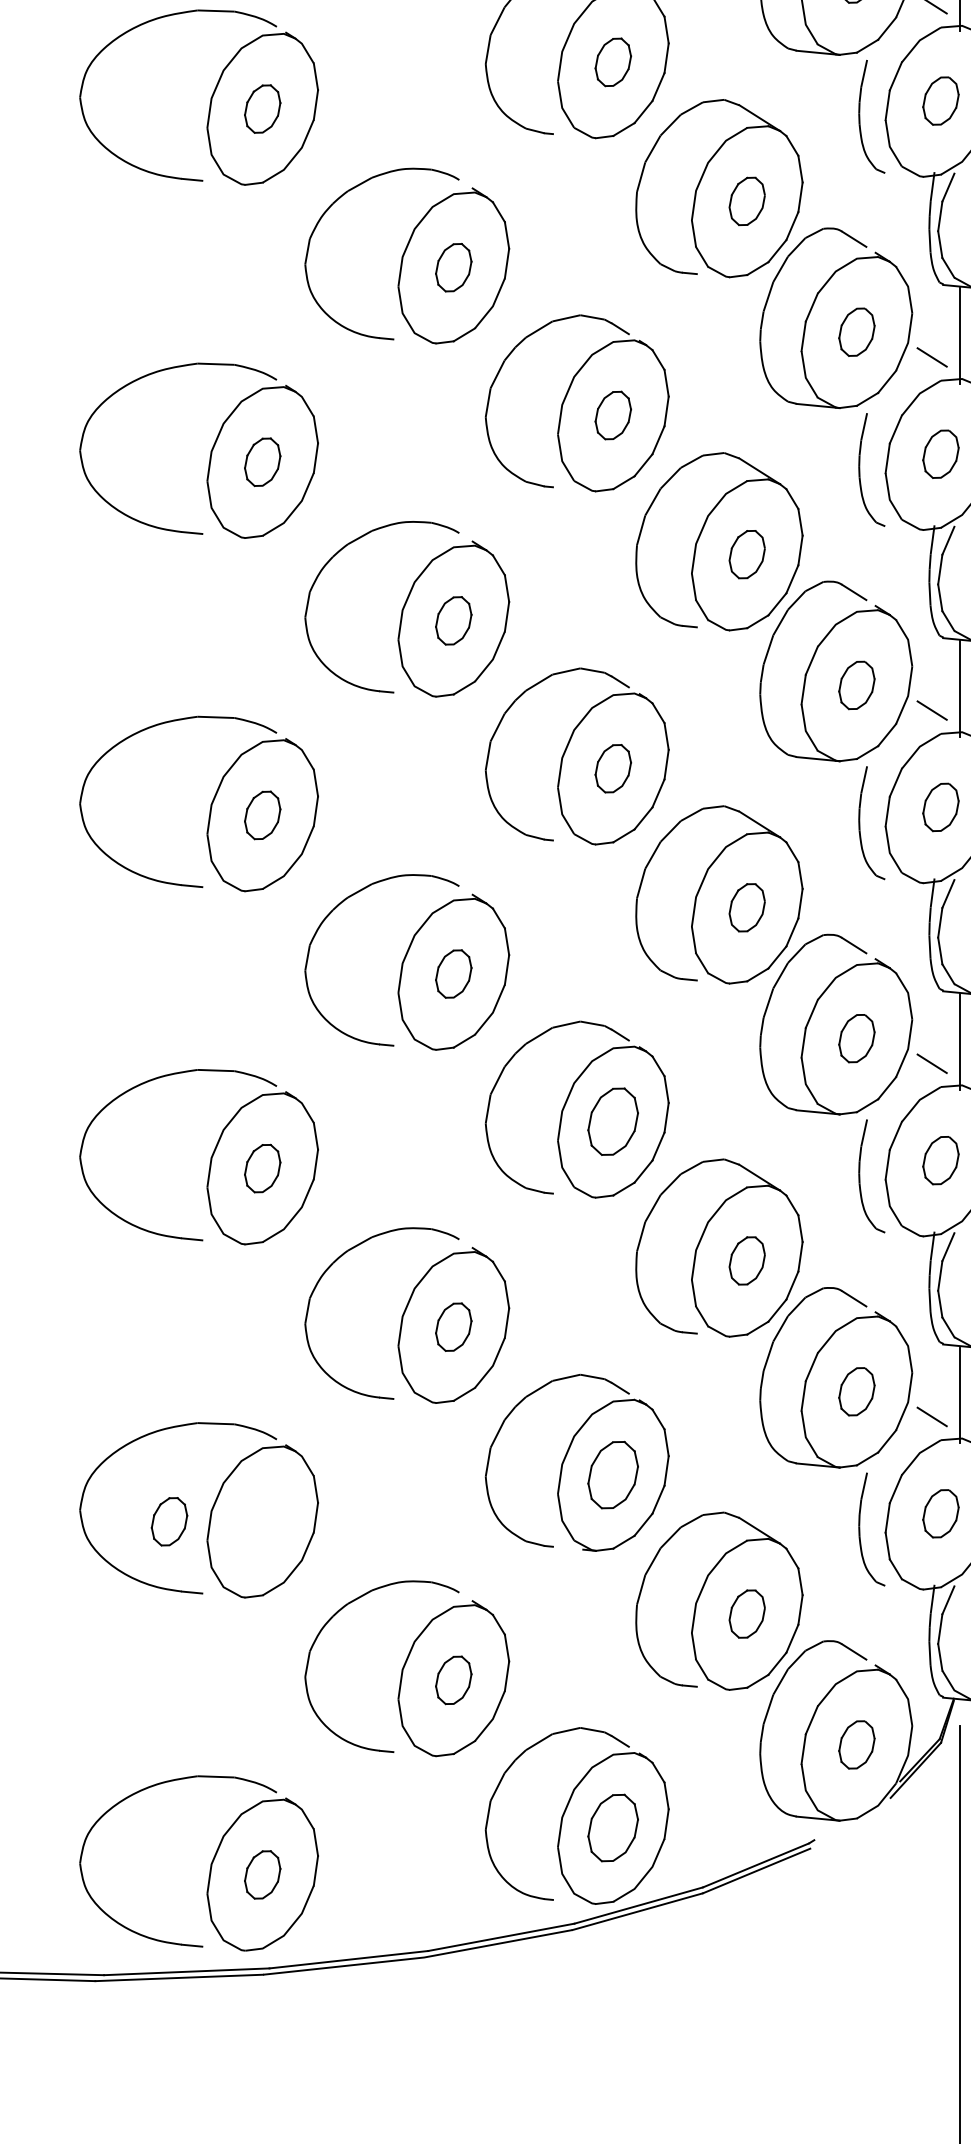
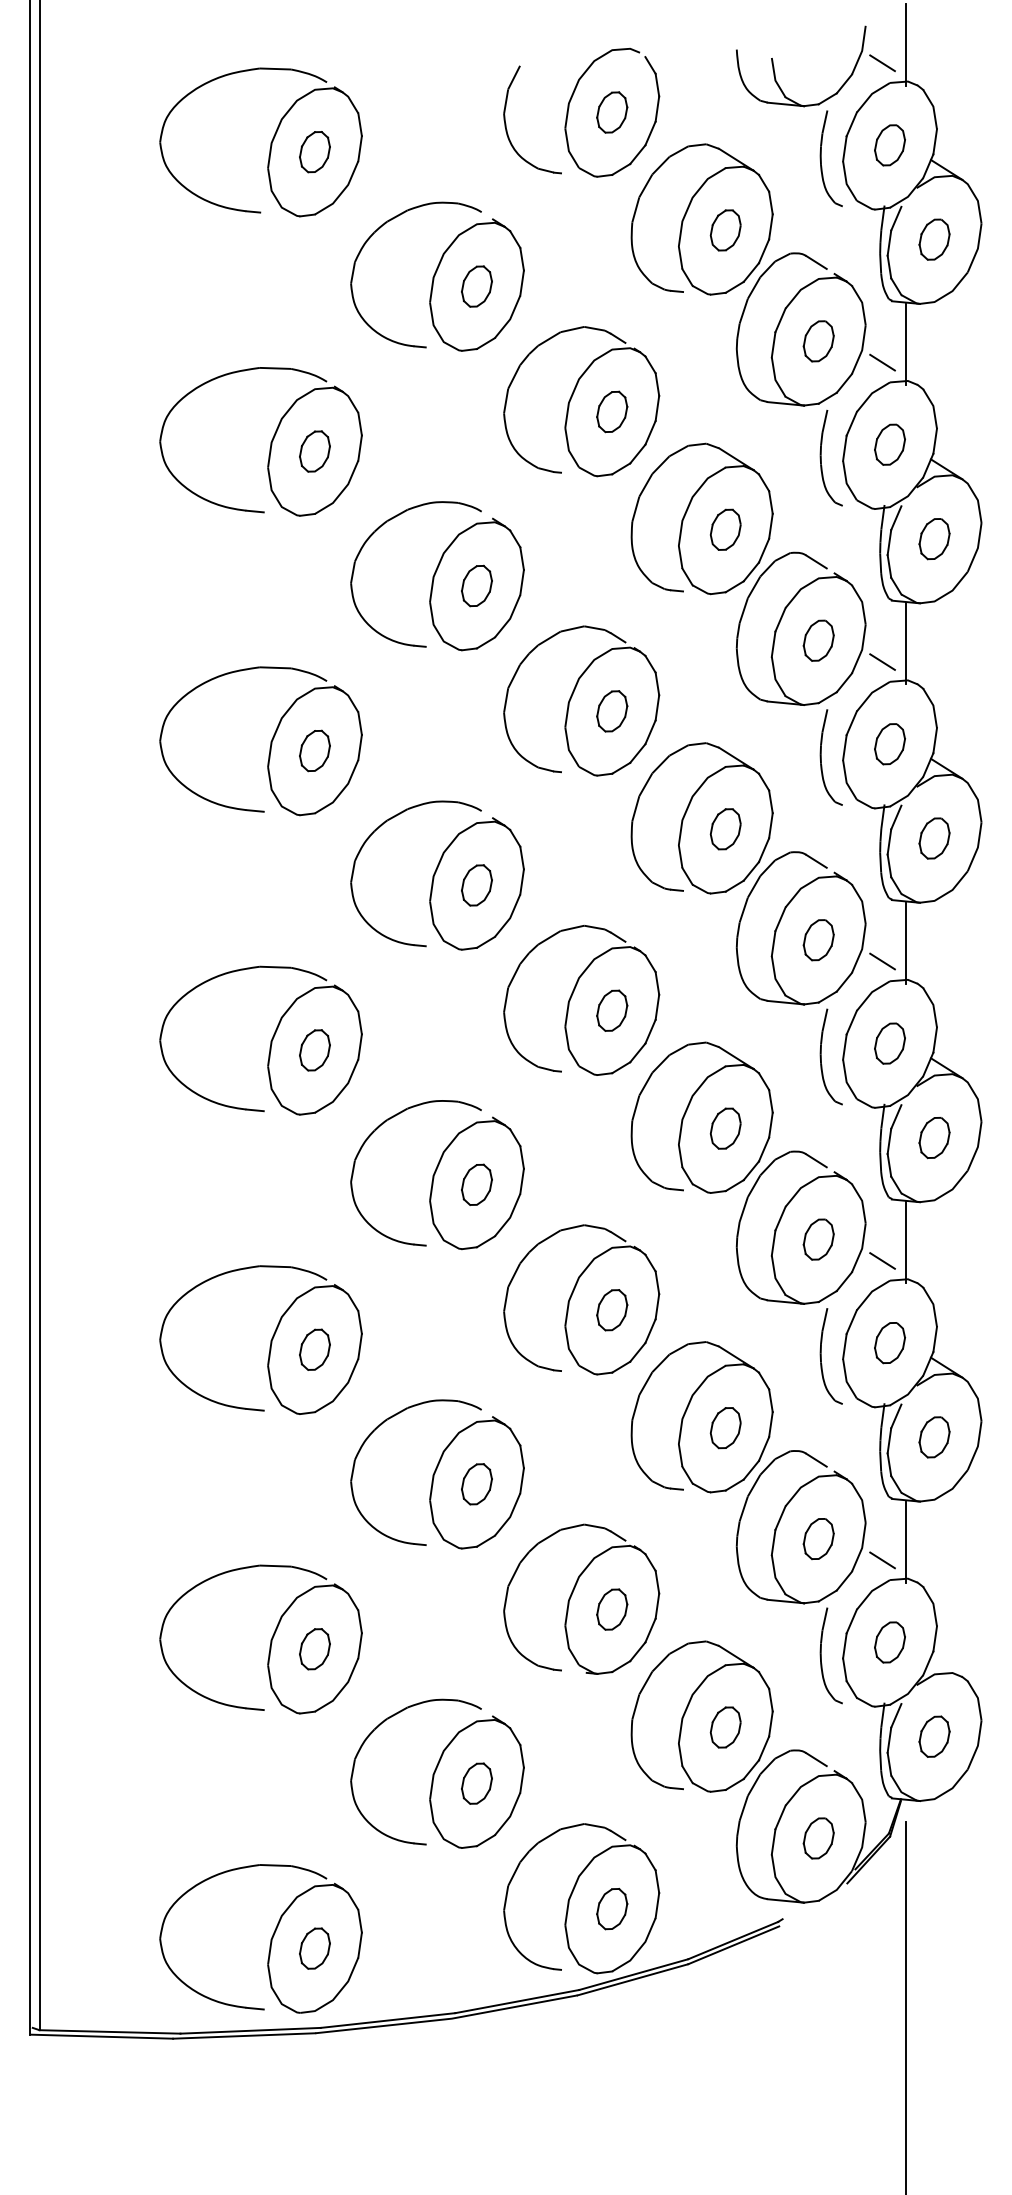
part: (613, 1122) -> (612, 1310), size x0.71
part: (613, 1474) -> (612, 1609), size x0.71
part: (168, 1522) -> (314, 1649), moved
part: (613, 1828) -> (612, 1909), size x0.71

